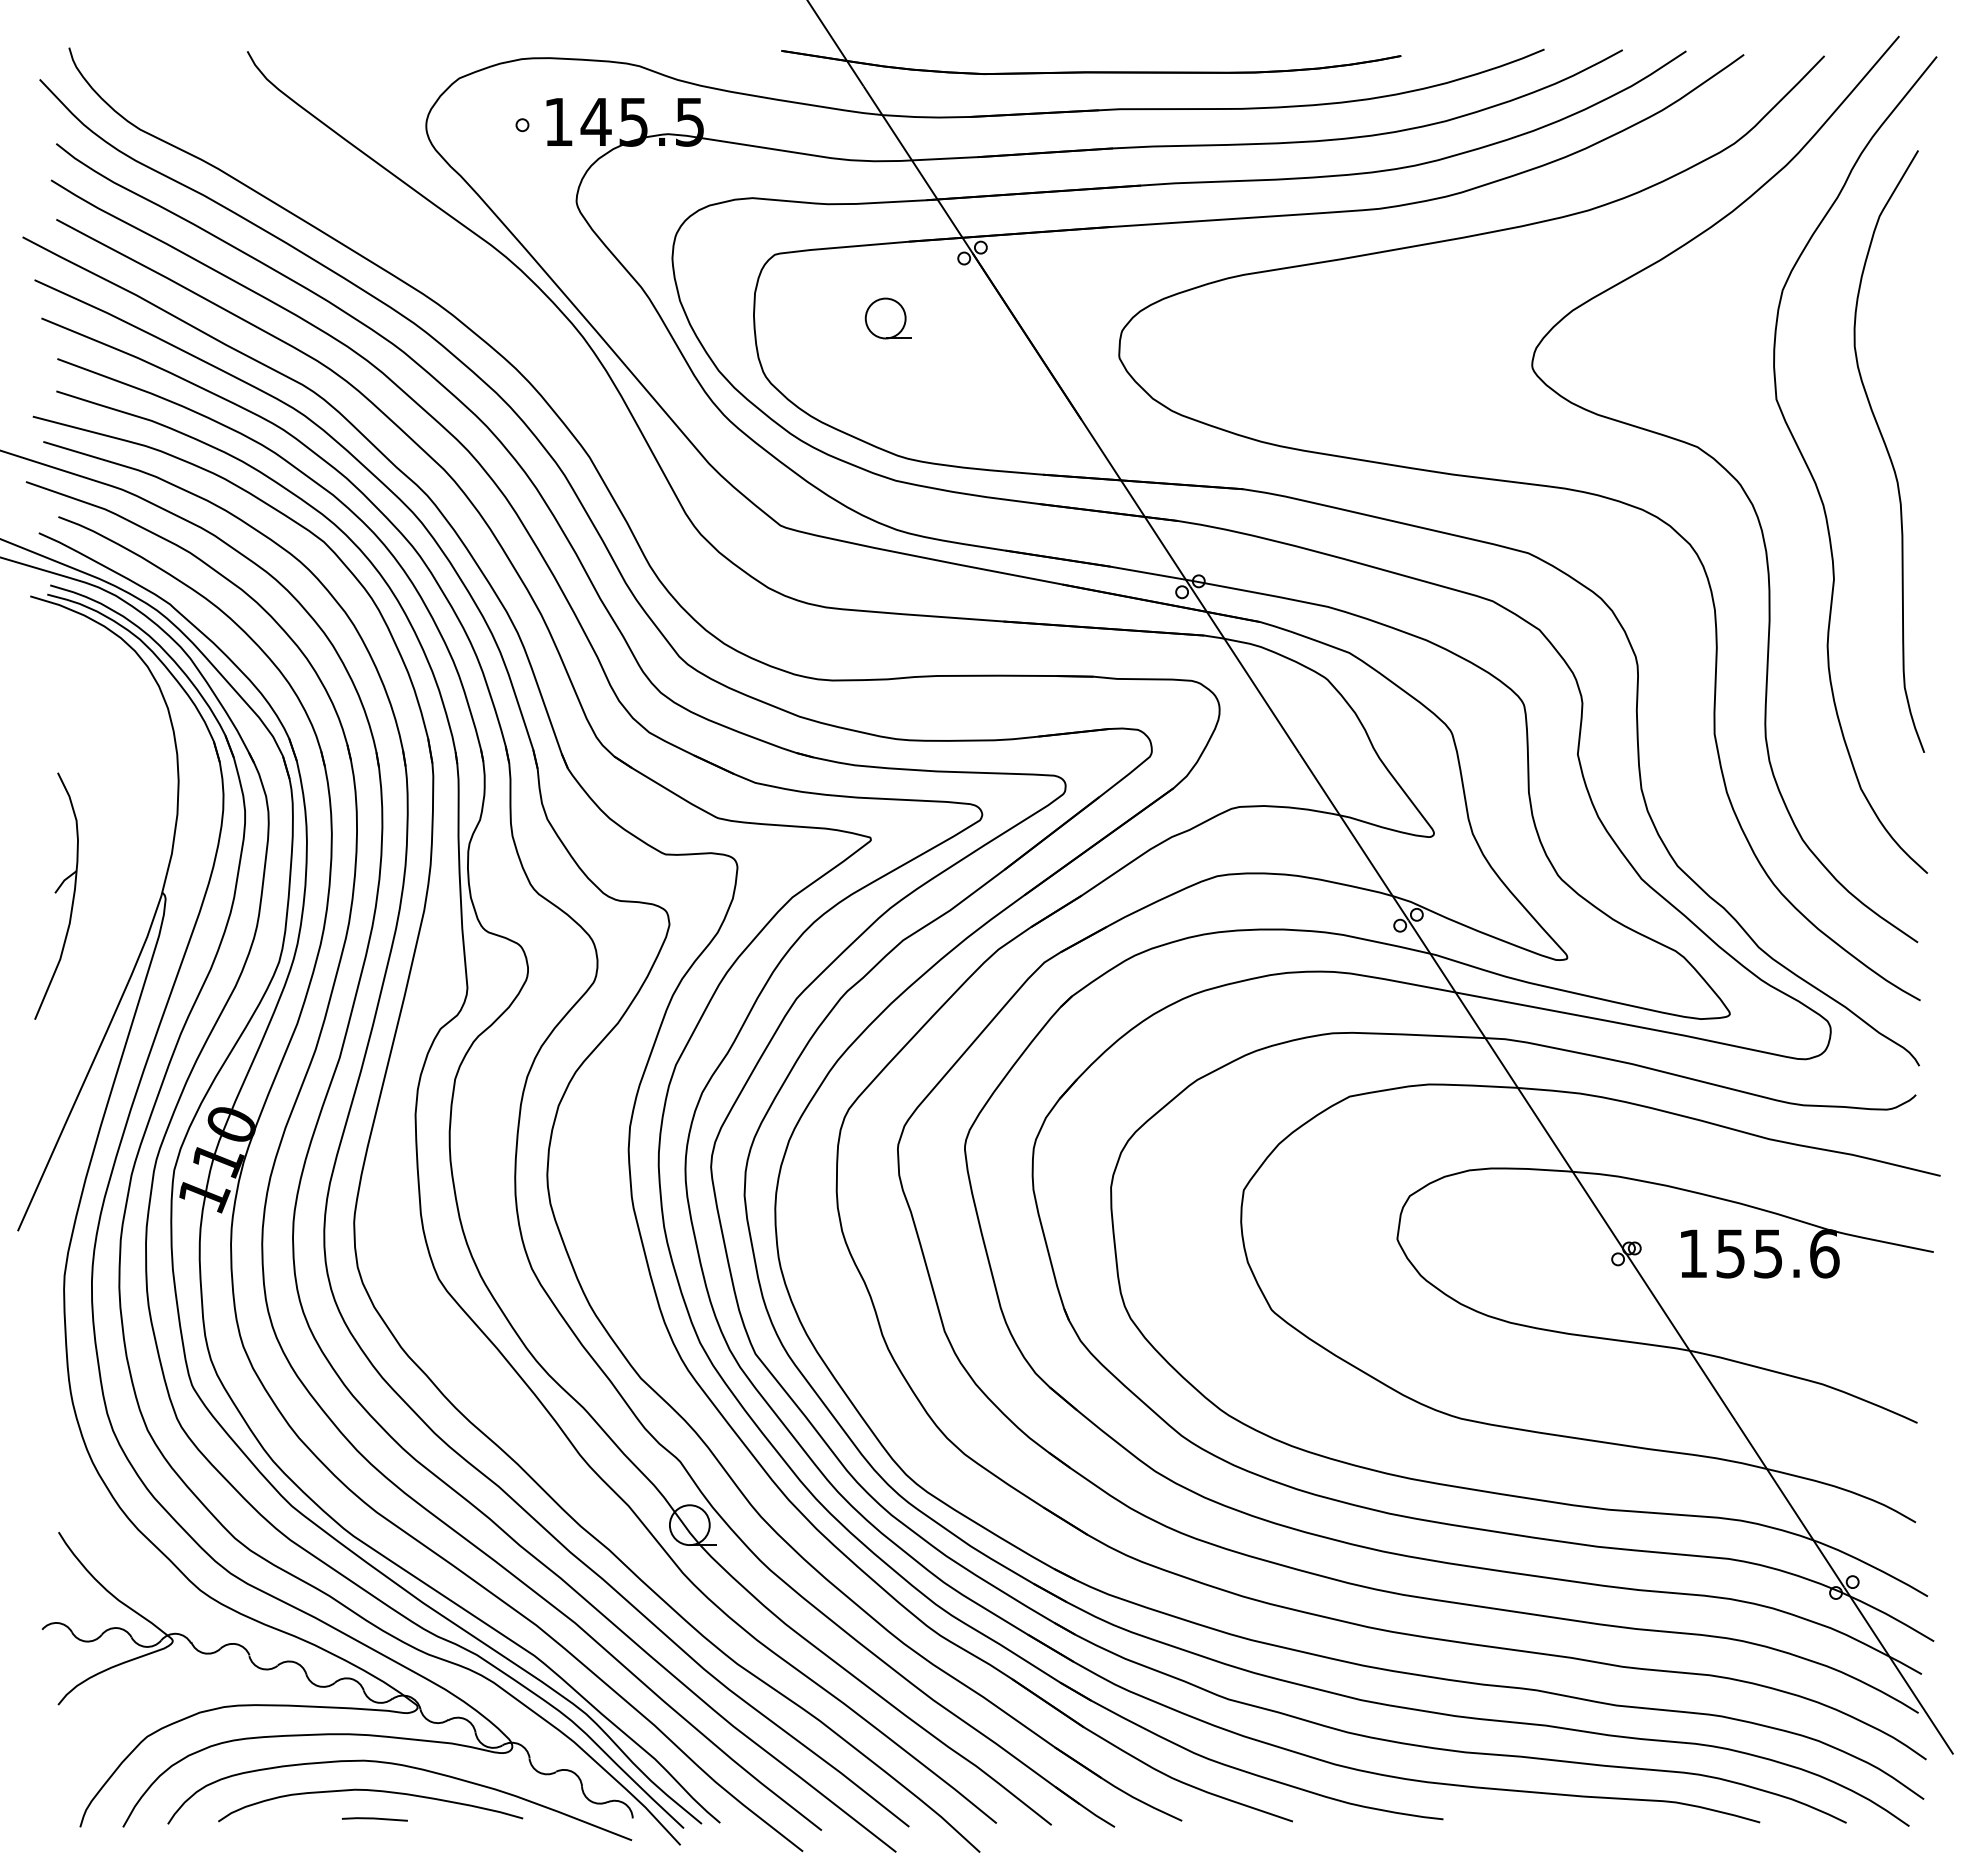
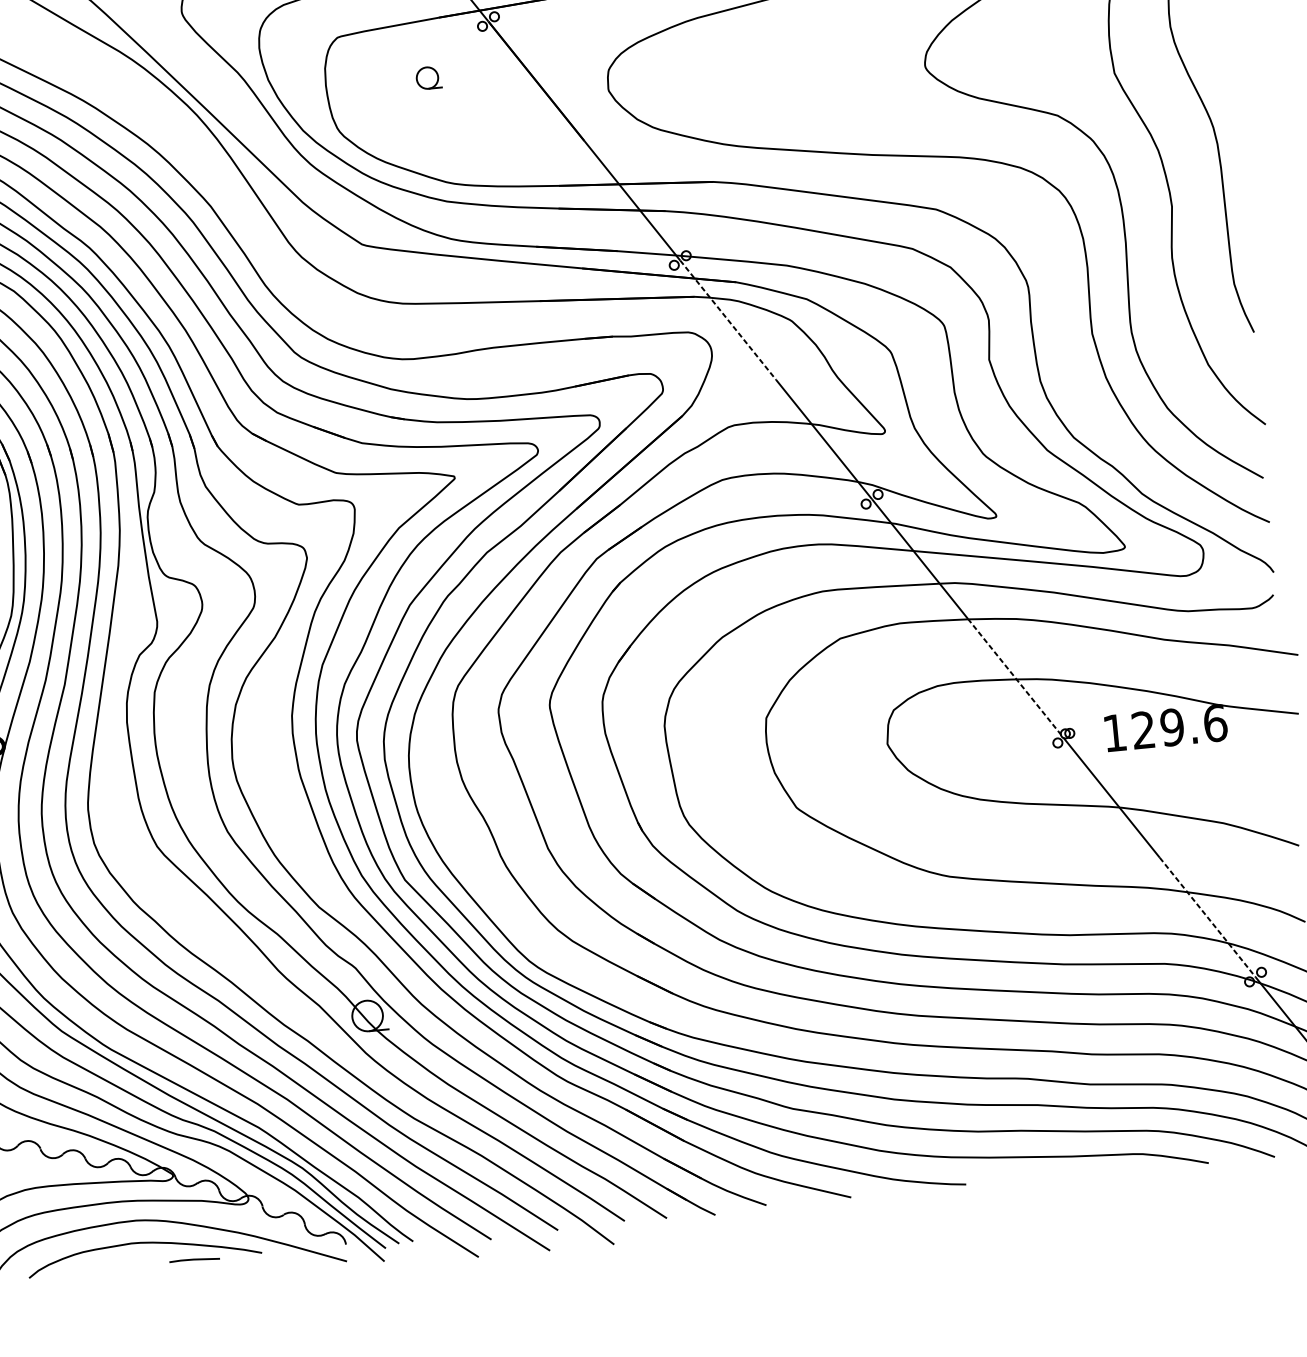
part: (887, 318) -> (428, 78), size x0.7
line: (1244, 670) -> (727, 320), solid -> dashed
line: (1571, 1170) -> (1015, 678), solid -> dashed
text: (1749, 1253) -> (1157, 728), 155.6 -> 129.6
line: (1789, 1504) -> (1207, 917), solid -> dashed
line: (374, 1819) -> (194, 1260), moved

